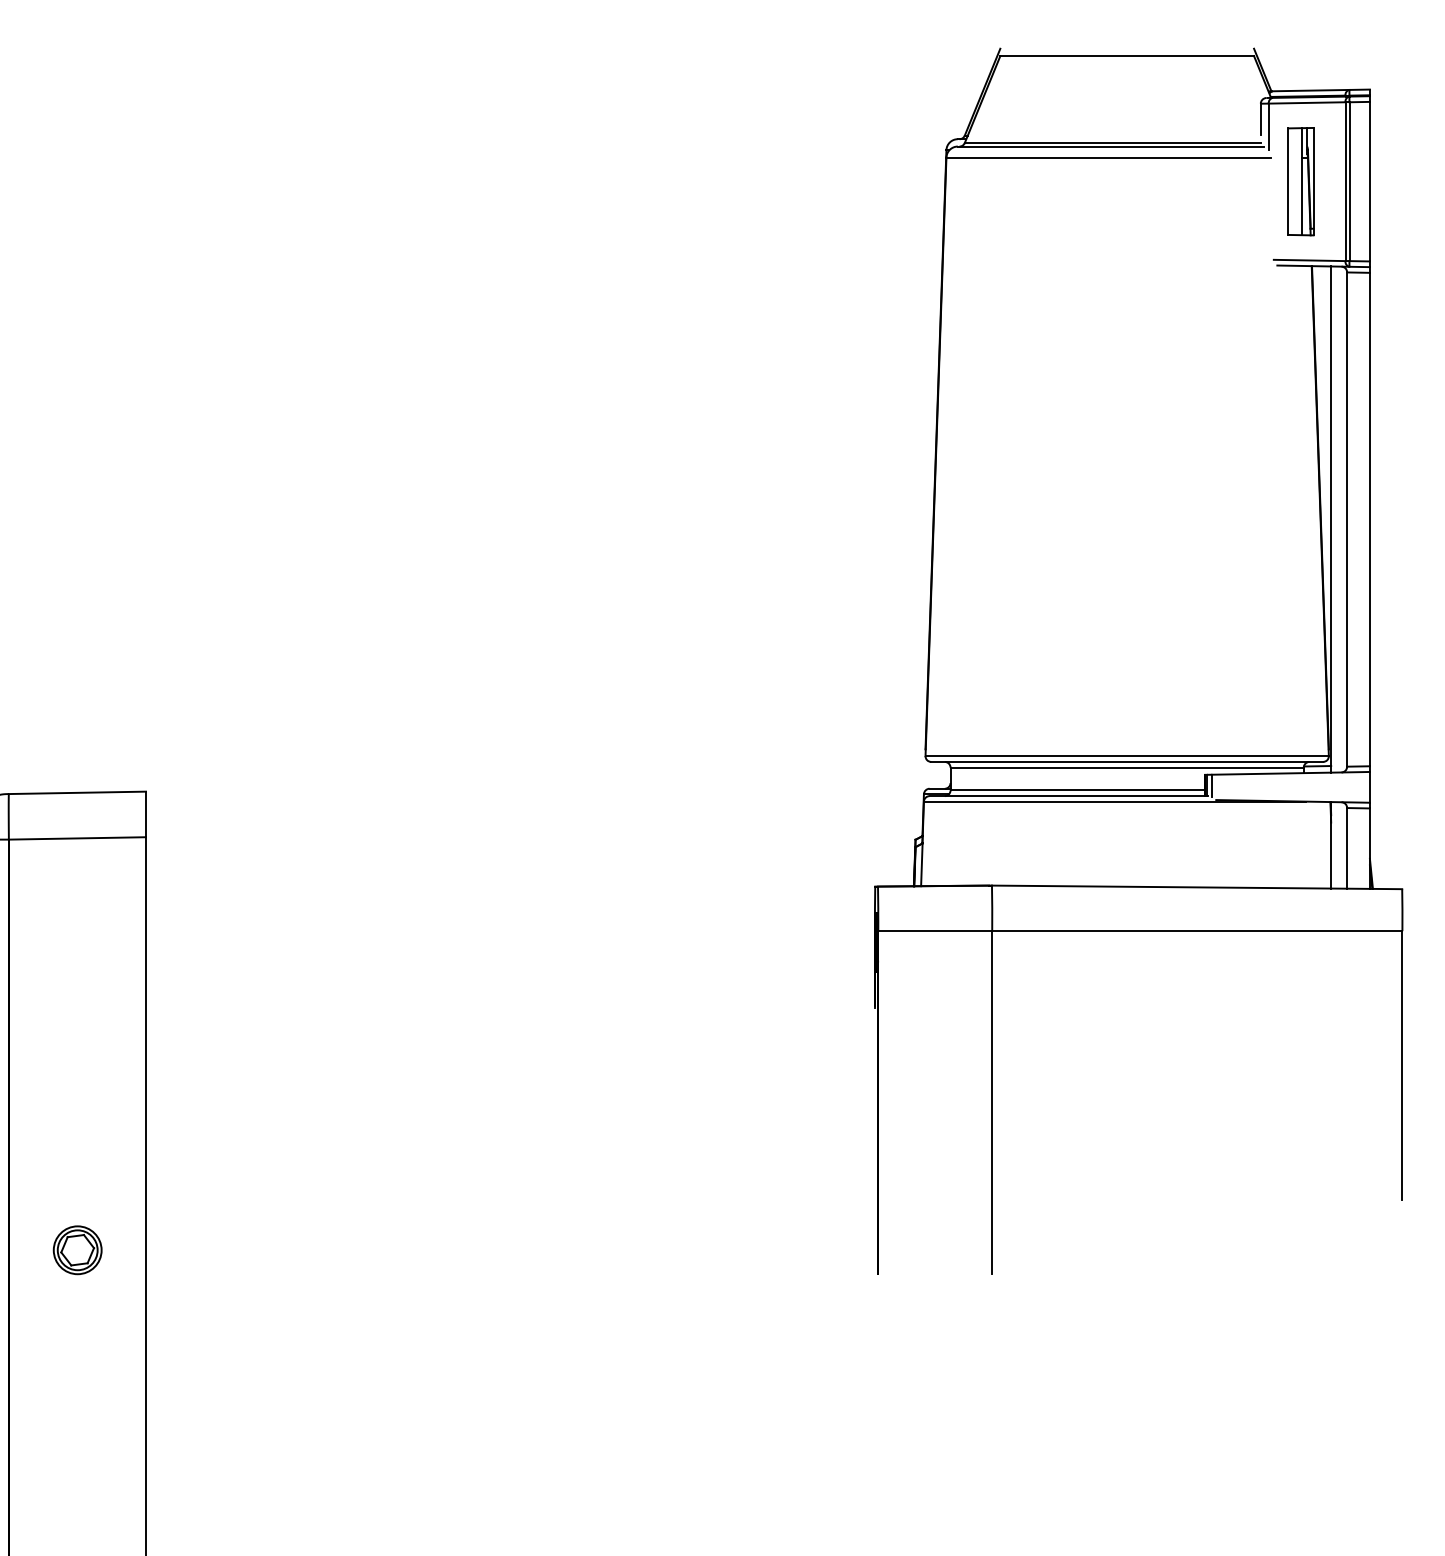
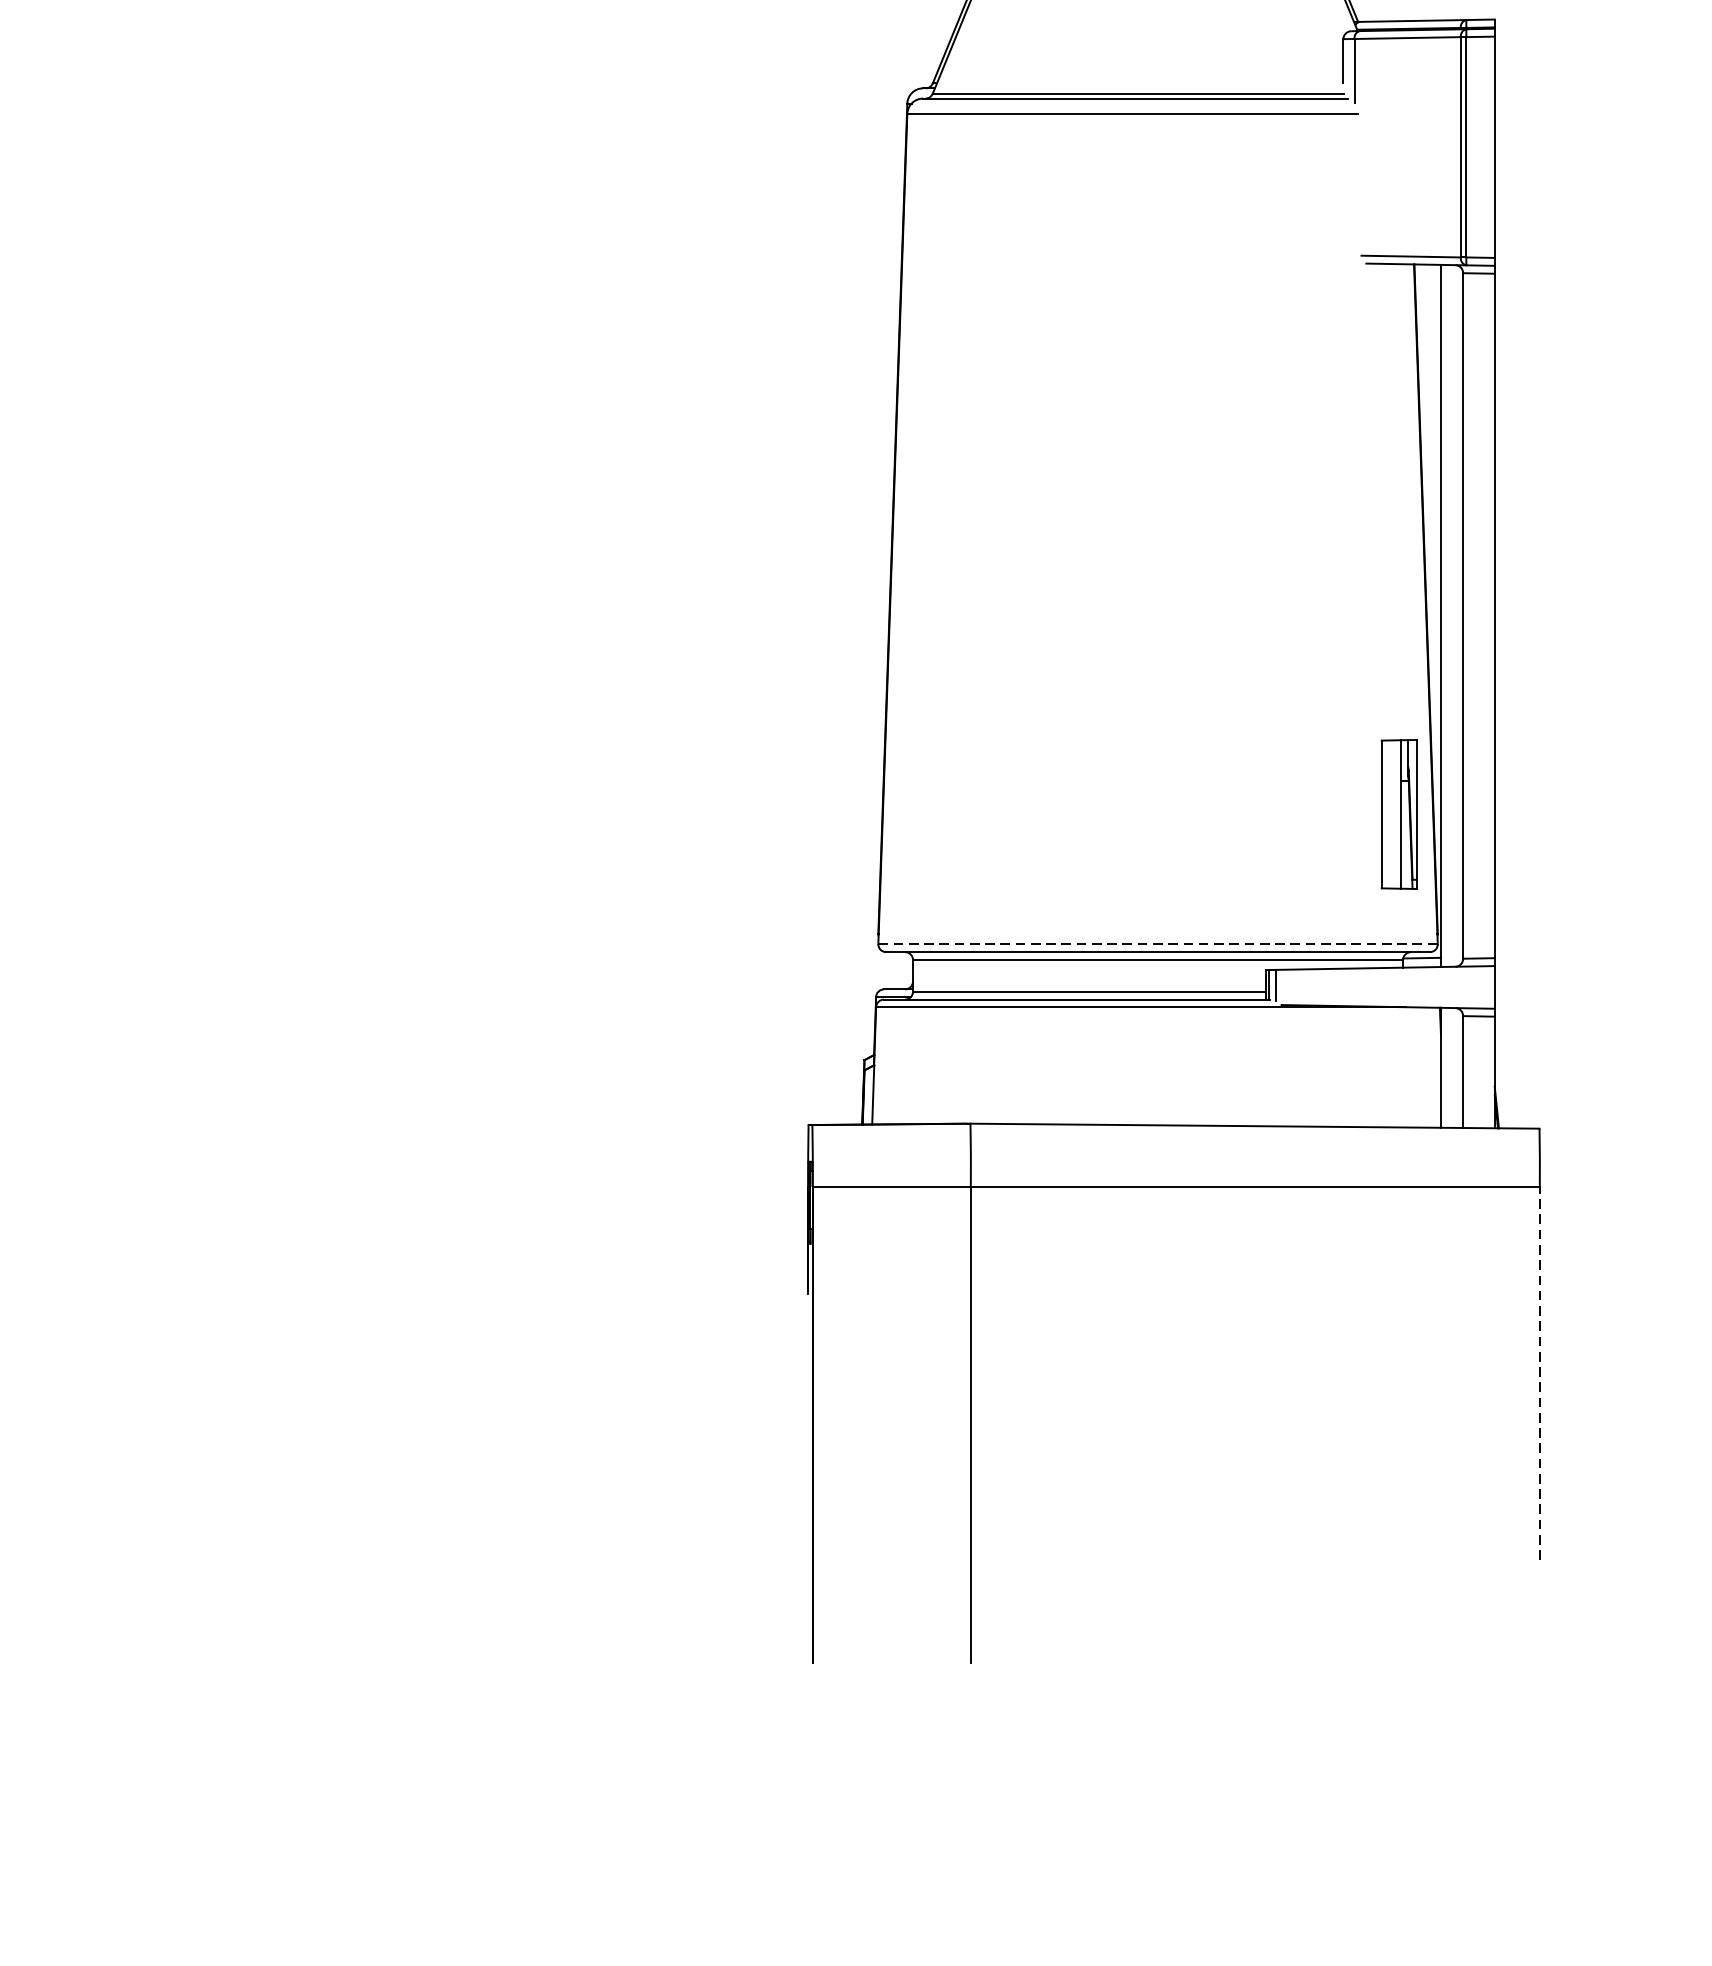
part: (1300, 181) -> (1398, 814), moved
line: (1127, 756) -> (1158, 944), solid -> dashed
line: (1402, 1065) -> (1539, 1373), solid -> dashed

